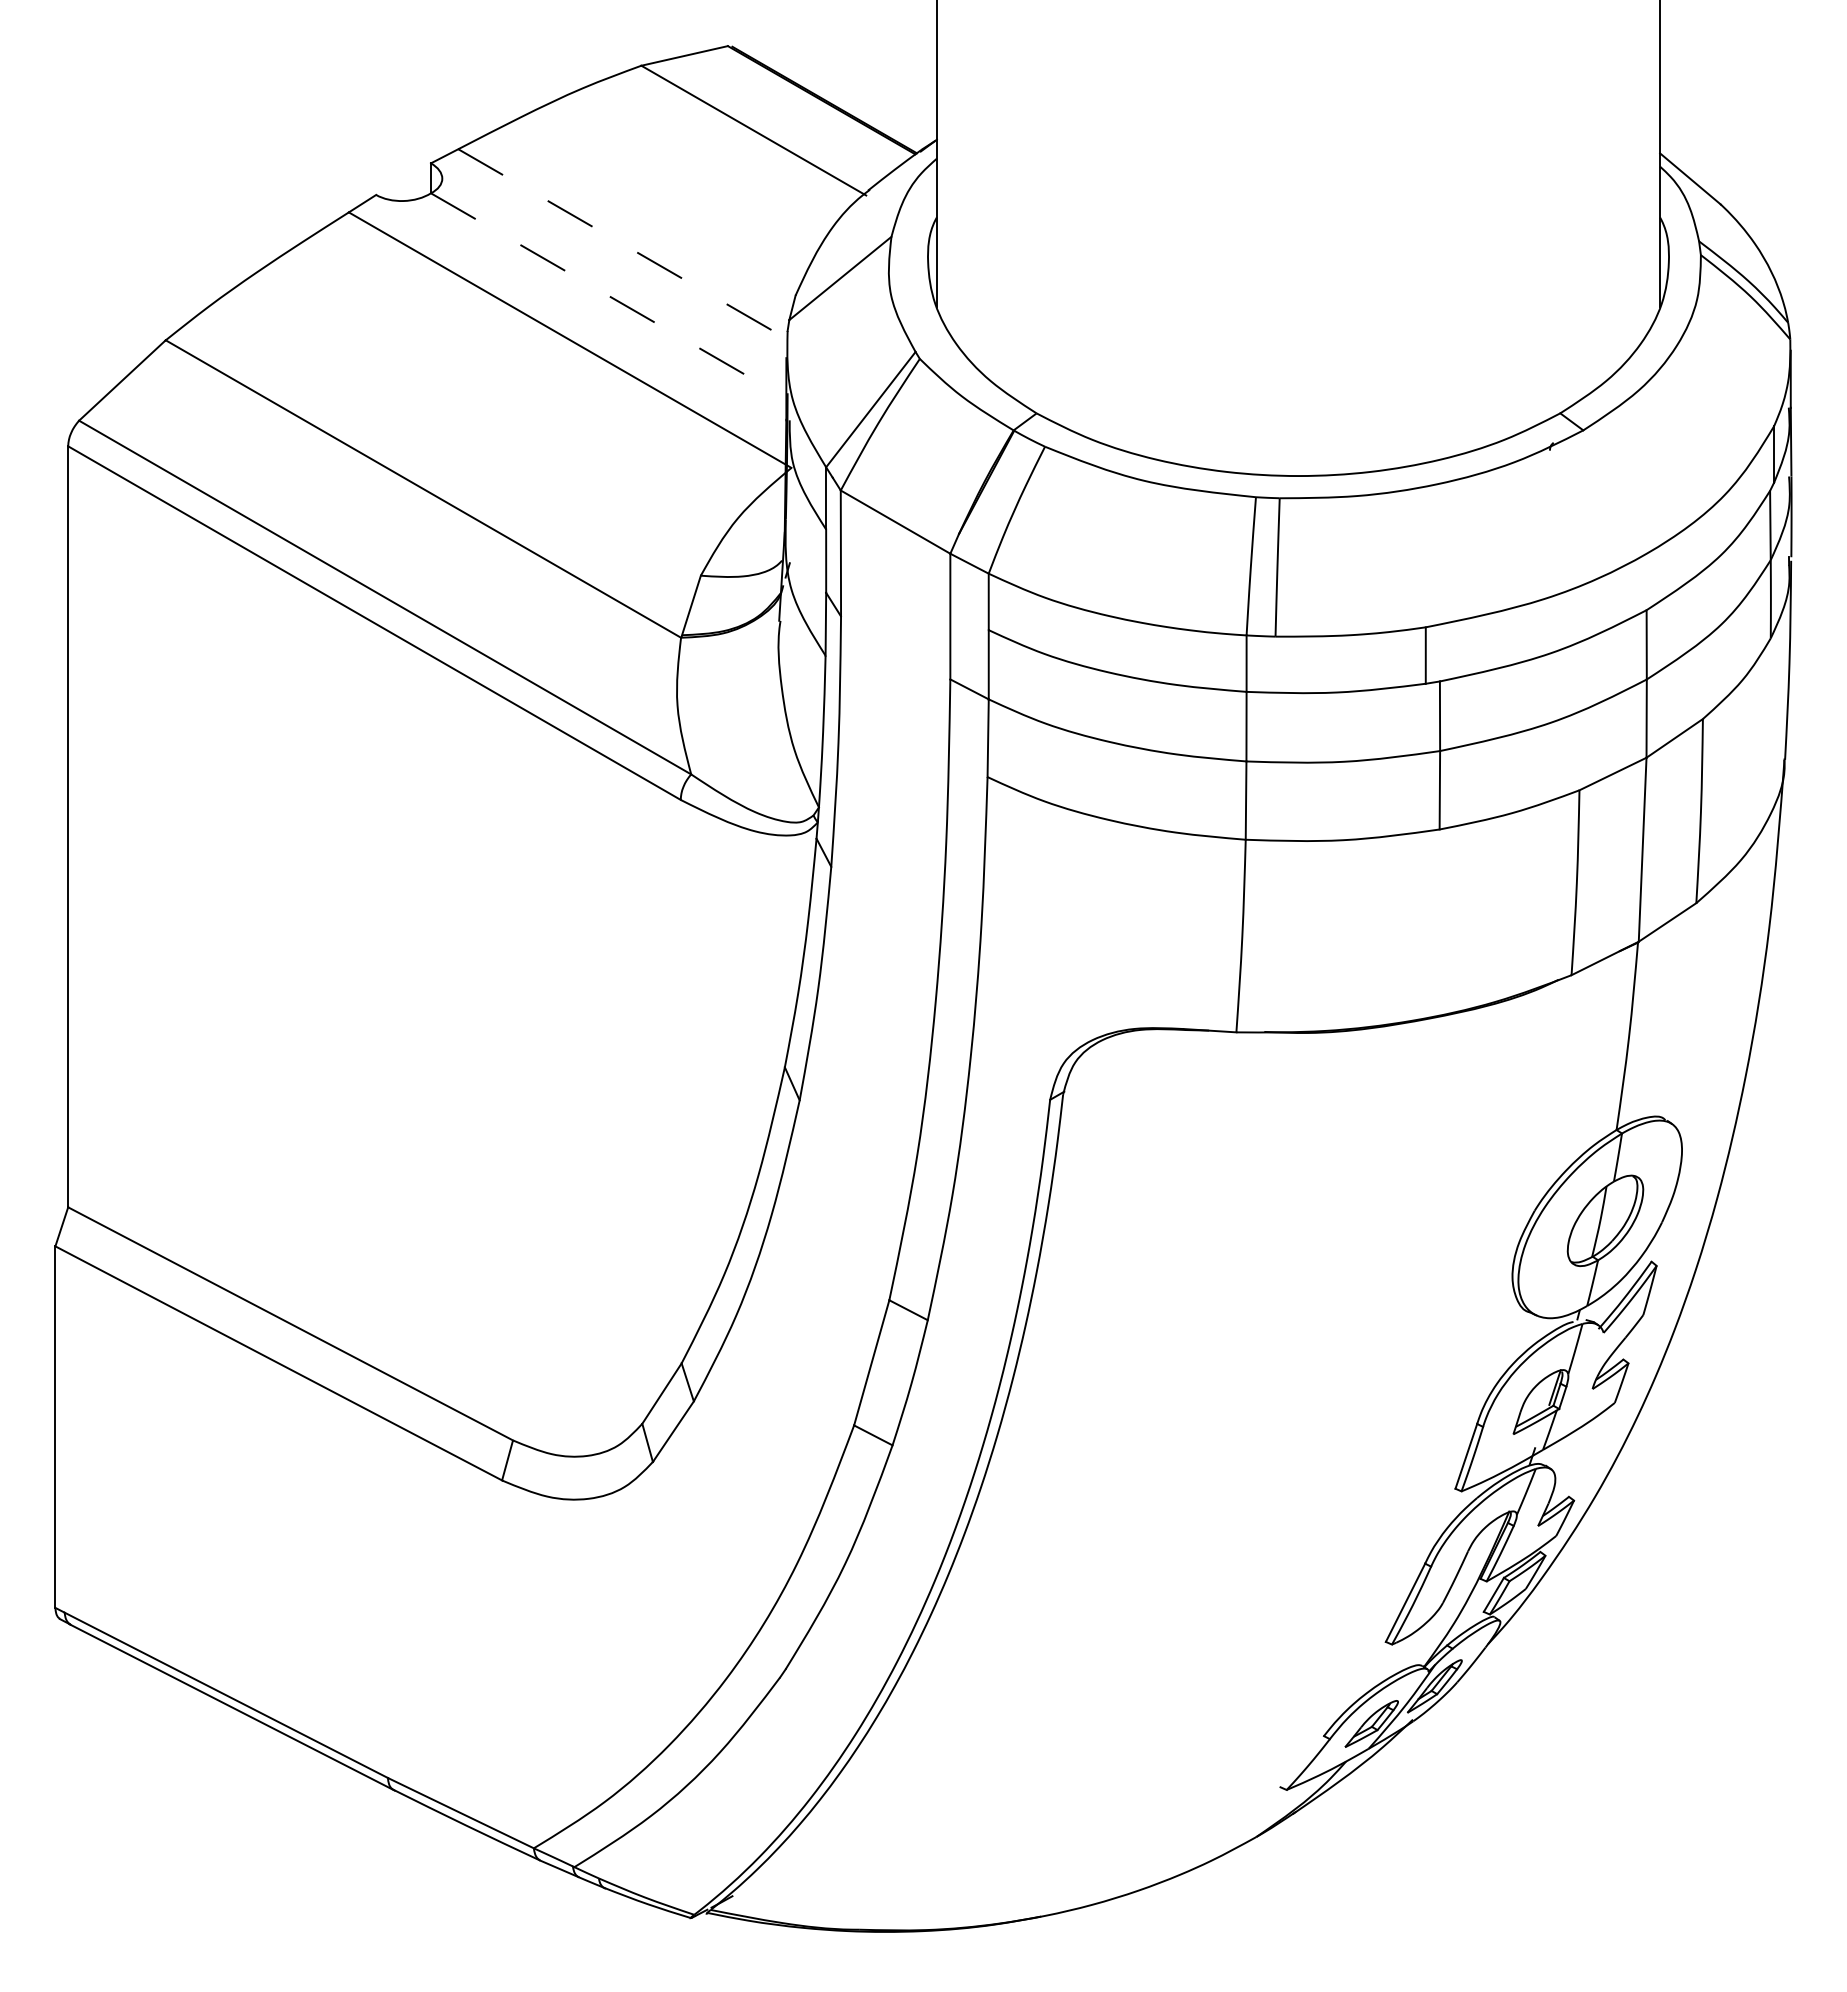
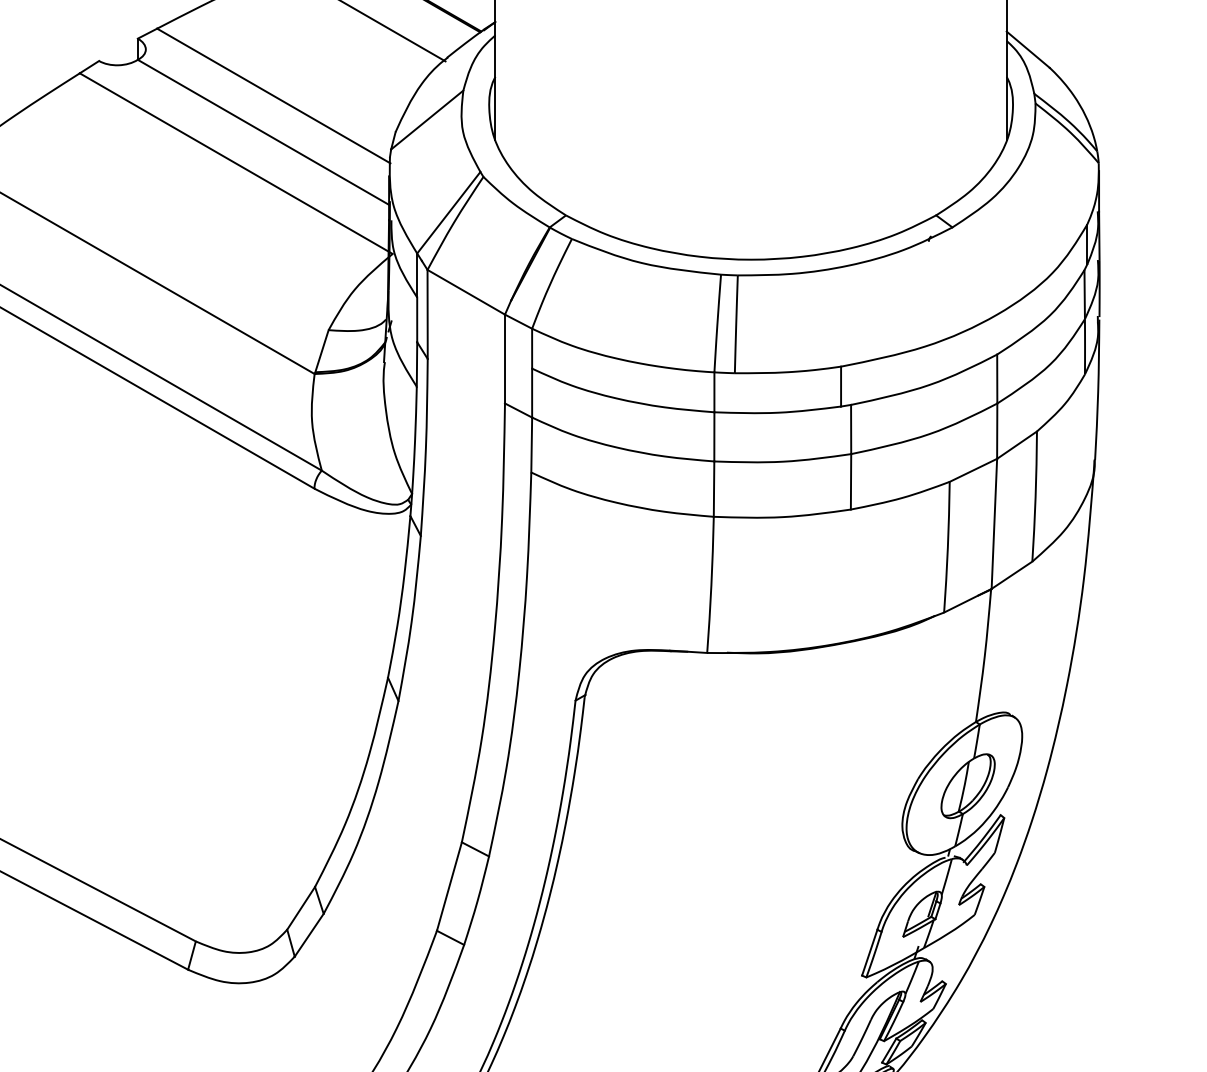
line: (623, 244) -> (273, 96), dashed -> solid
line: (609, 296) -> (264, 132), dashed -> solid

